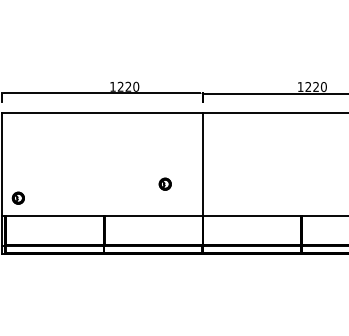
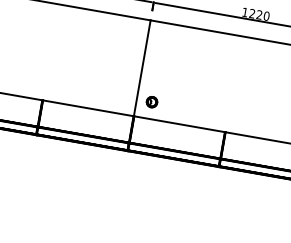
part: (164, 183) -> (151, 101), moved

